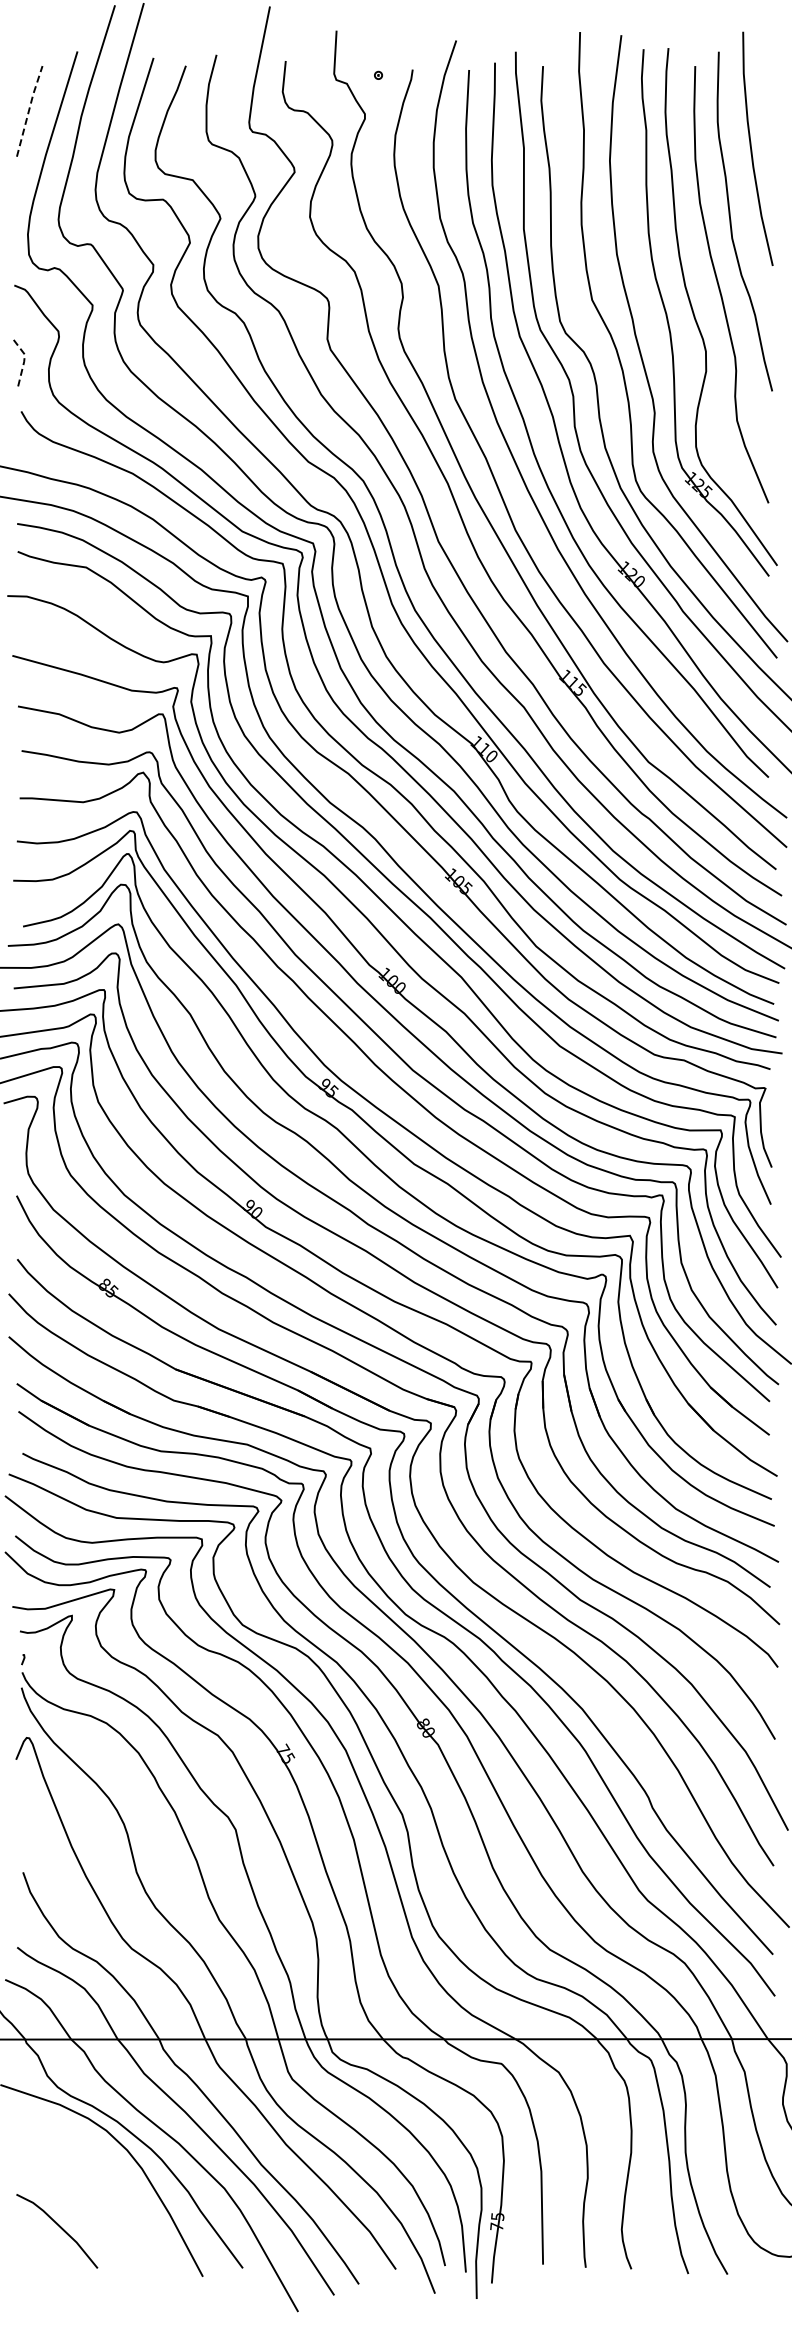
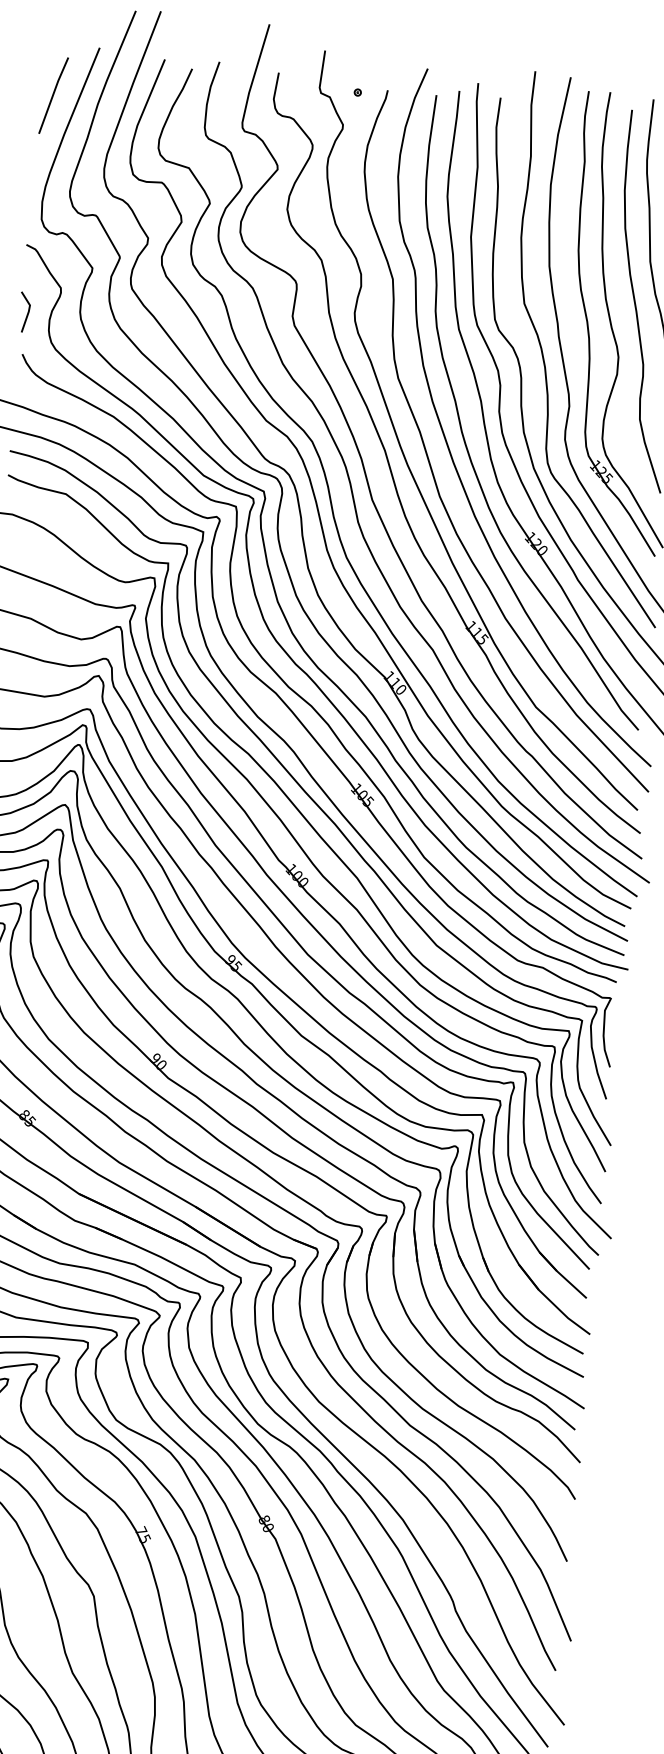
line: (29, 110) -> (53, 94), dashed -> solid
line: (24, 361) -> (29, 311), dashed -> solid

